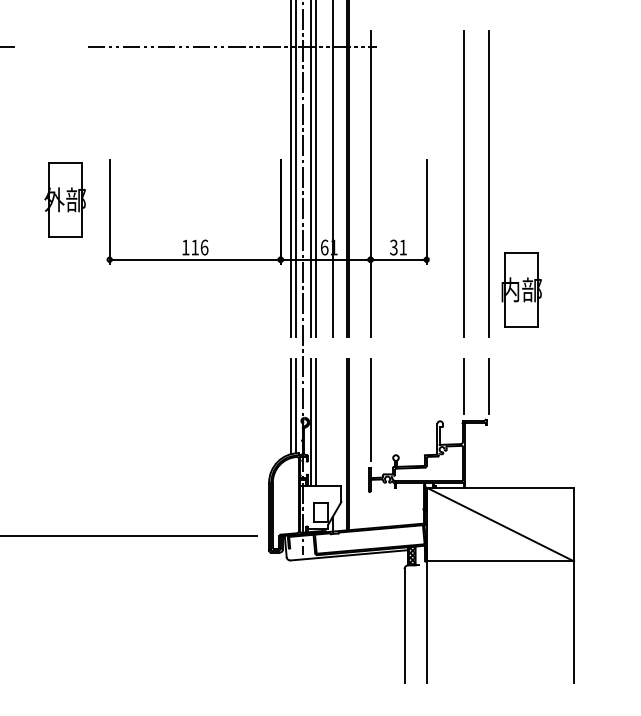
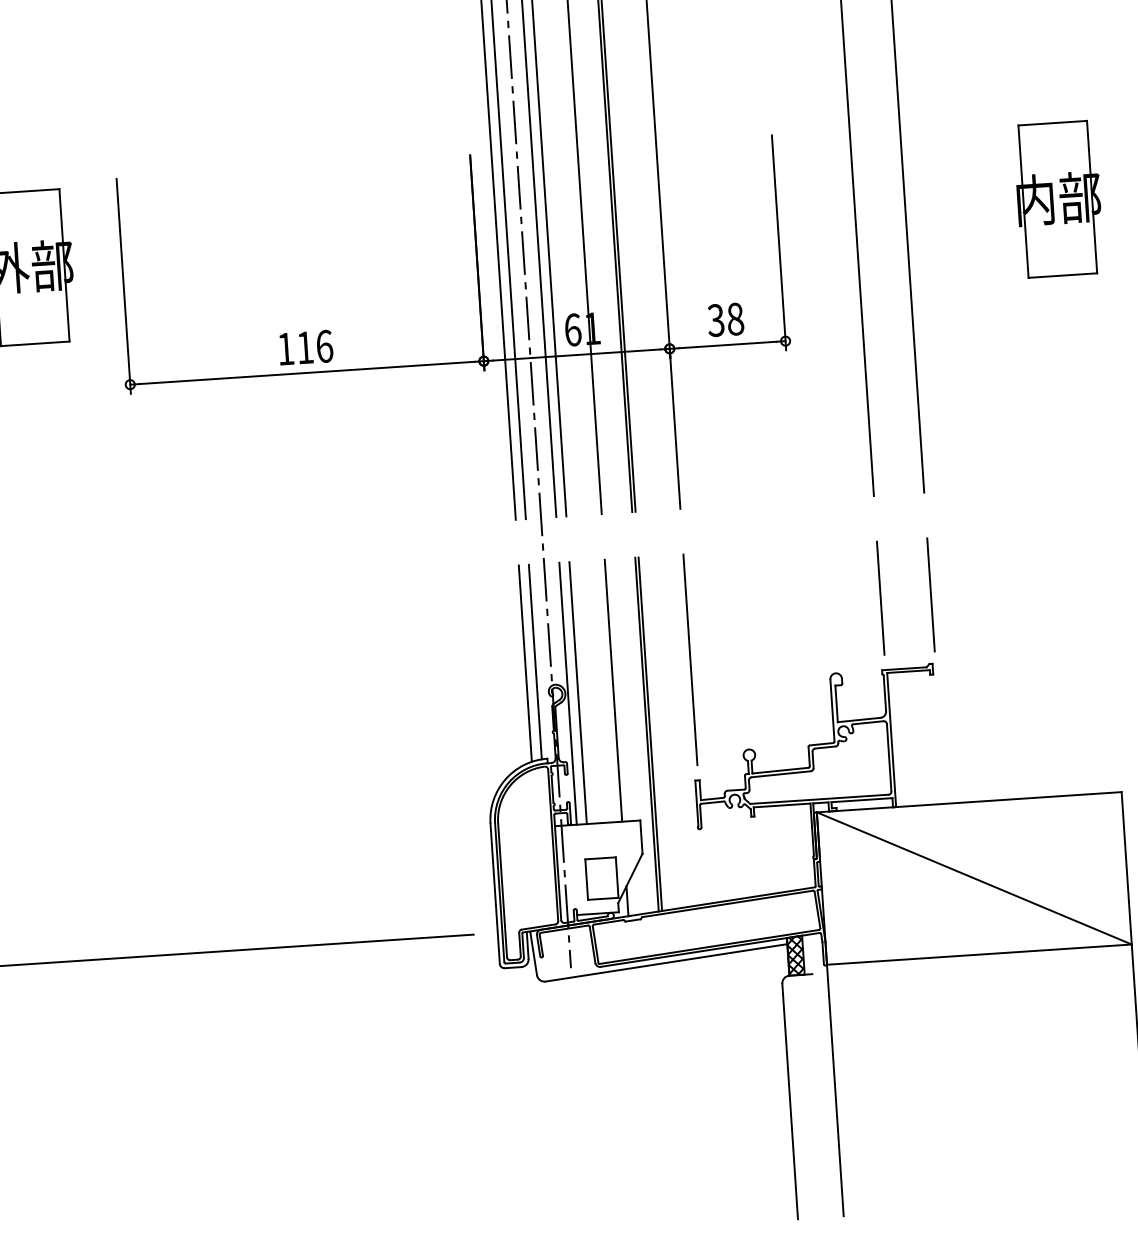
text: (403, 247) -> (736, 319), 31 -> 38
part: (521, 289) -> (1058, 197), moved
line: (332, 422) -> (613, 690), added

